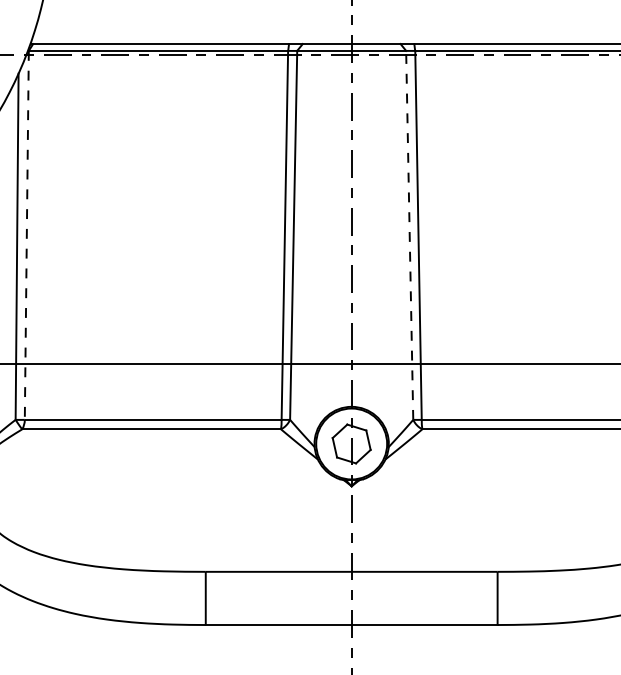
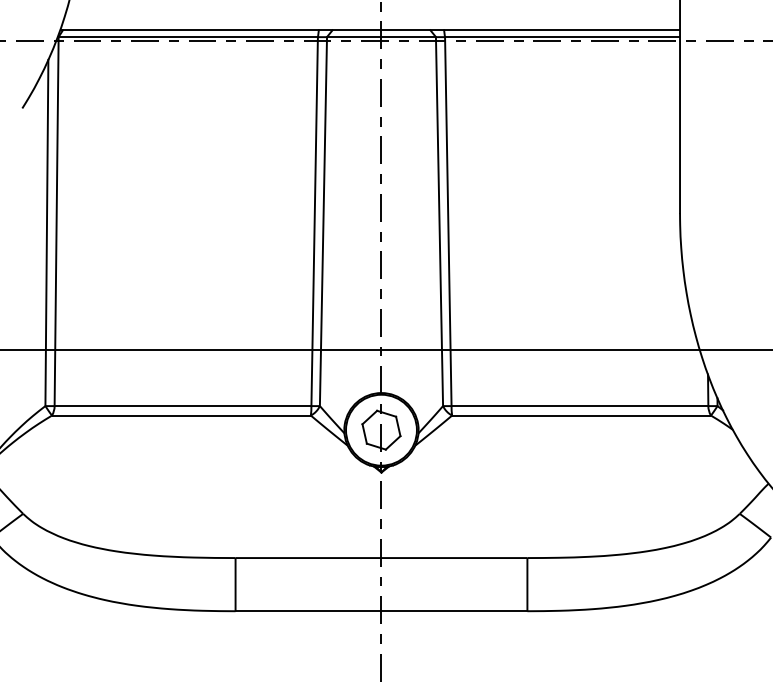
line: (409, 235) -> (439, 221), dashed -> solid
line: (26, 236) -> (56, 222), dashed -> solid

